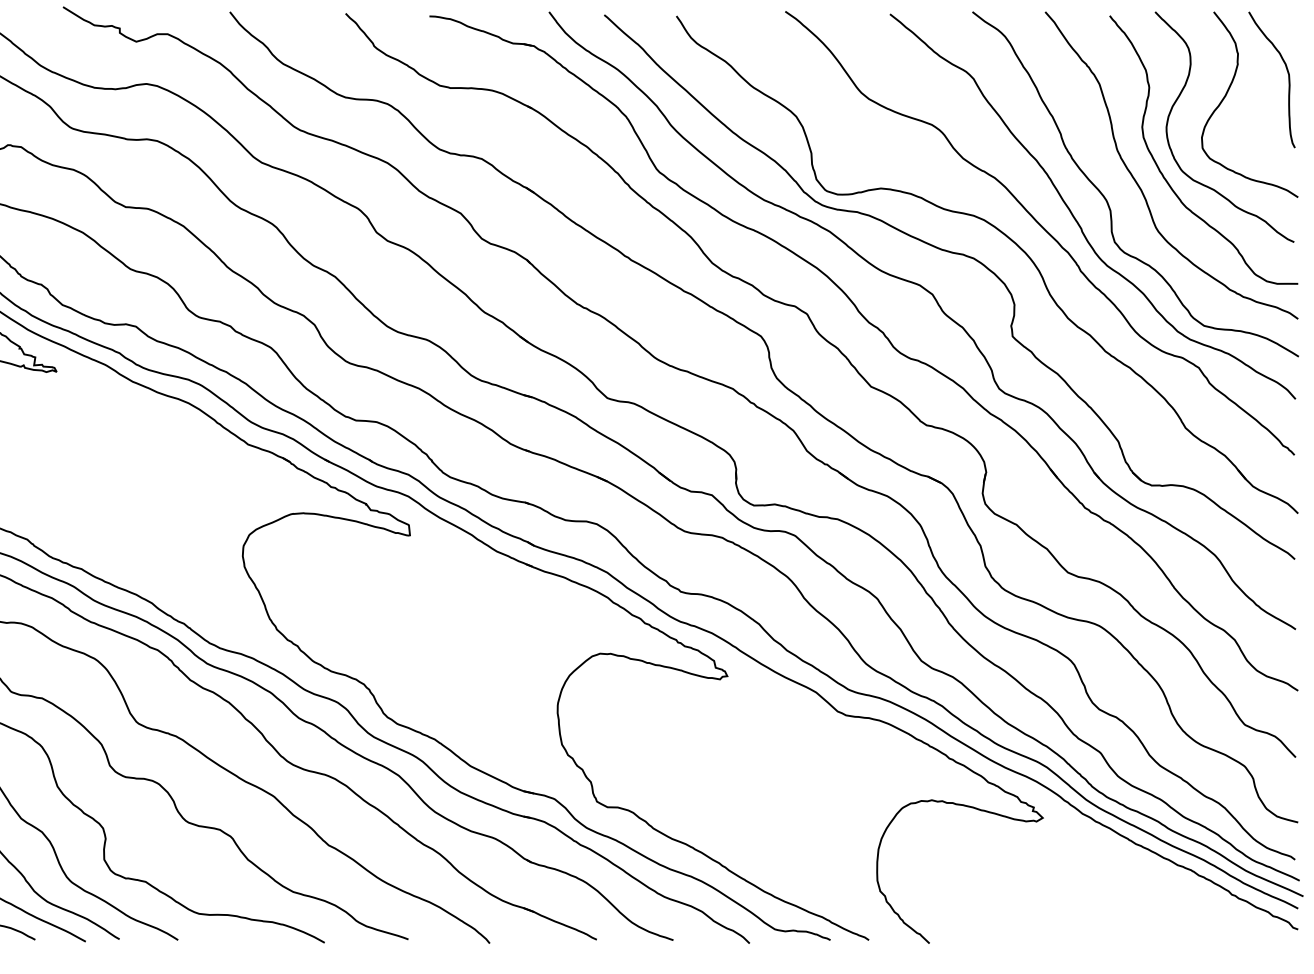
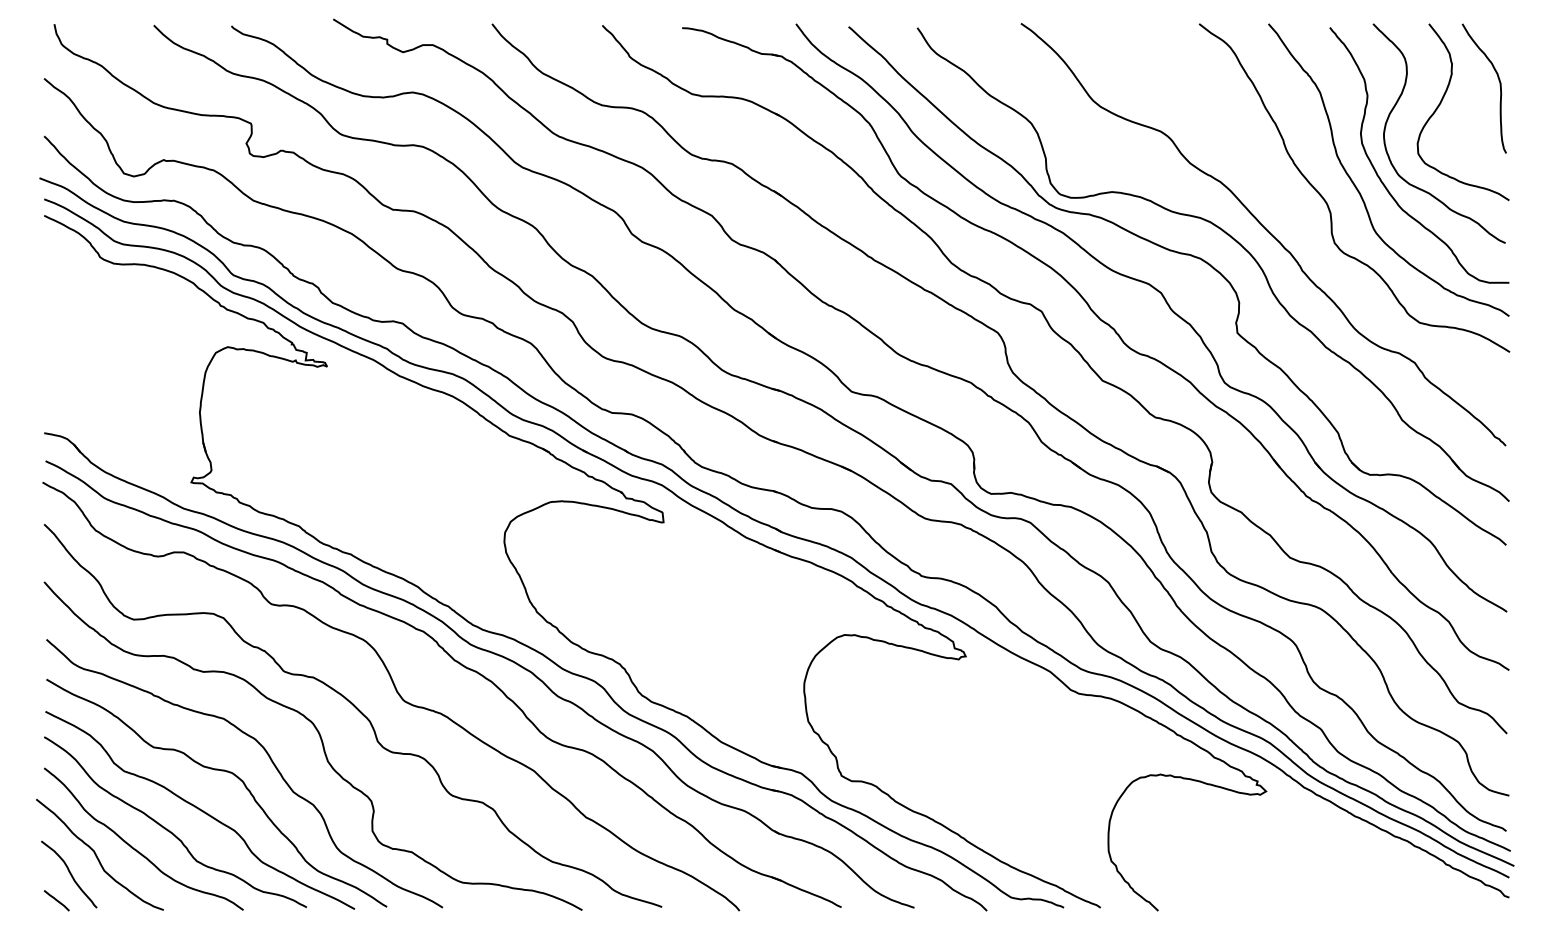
curve: (1076, 219) -> (1298, 221), removed

